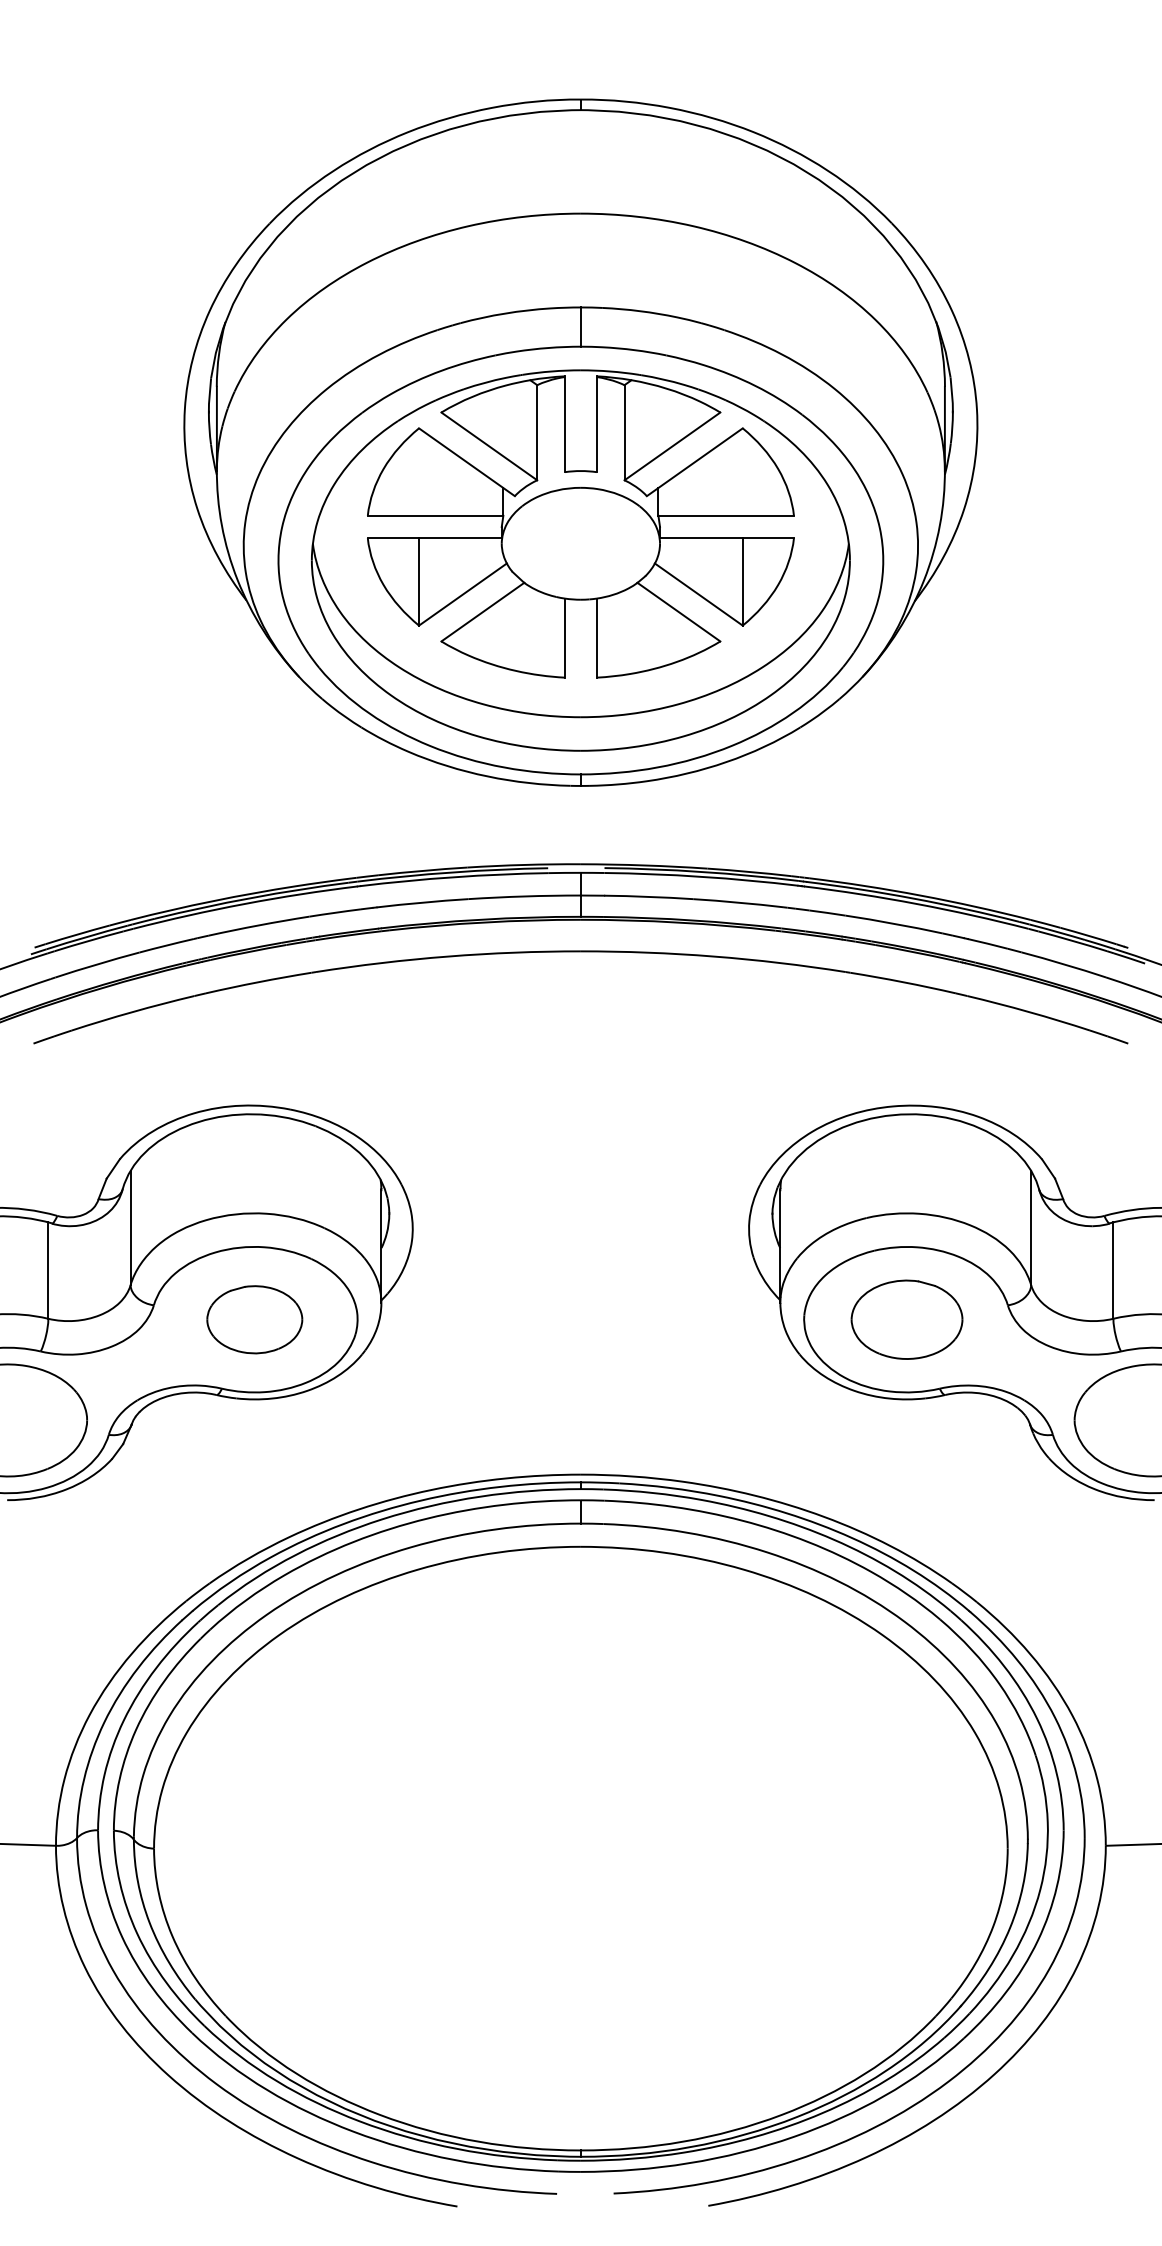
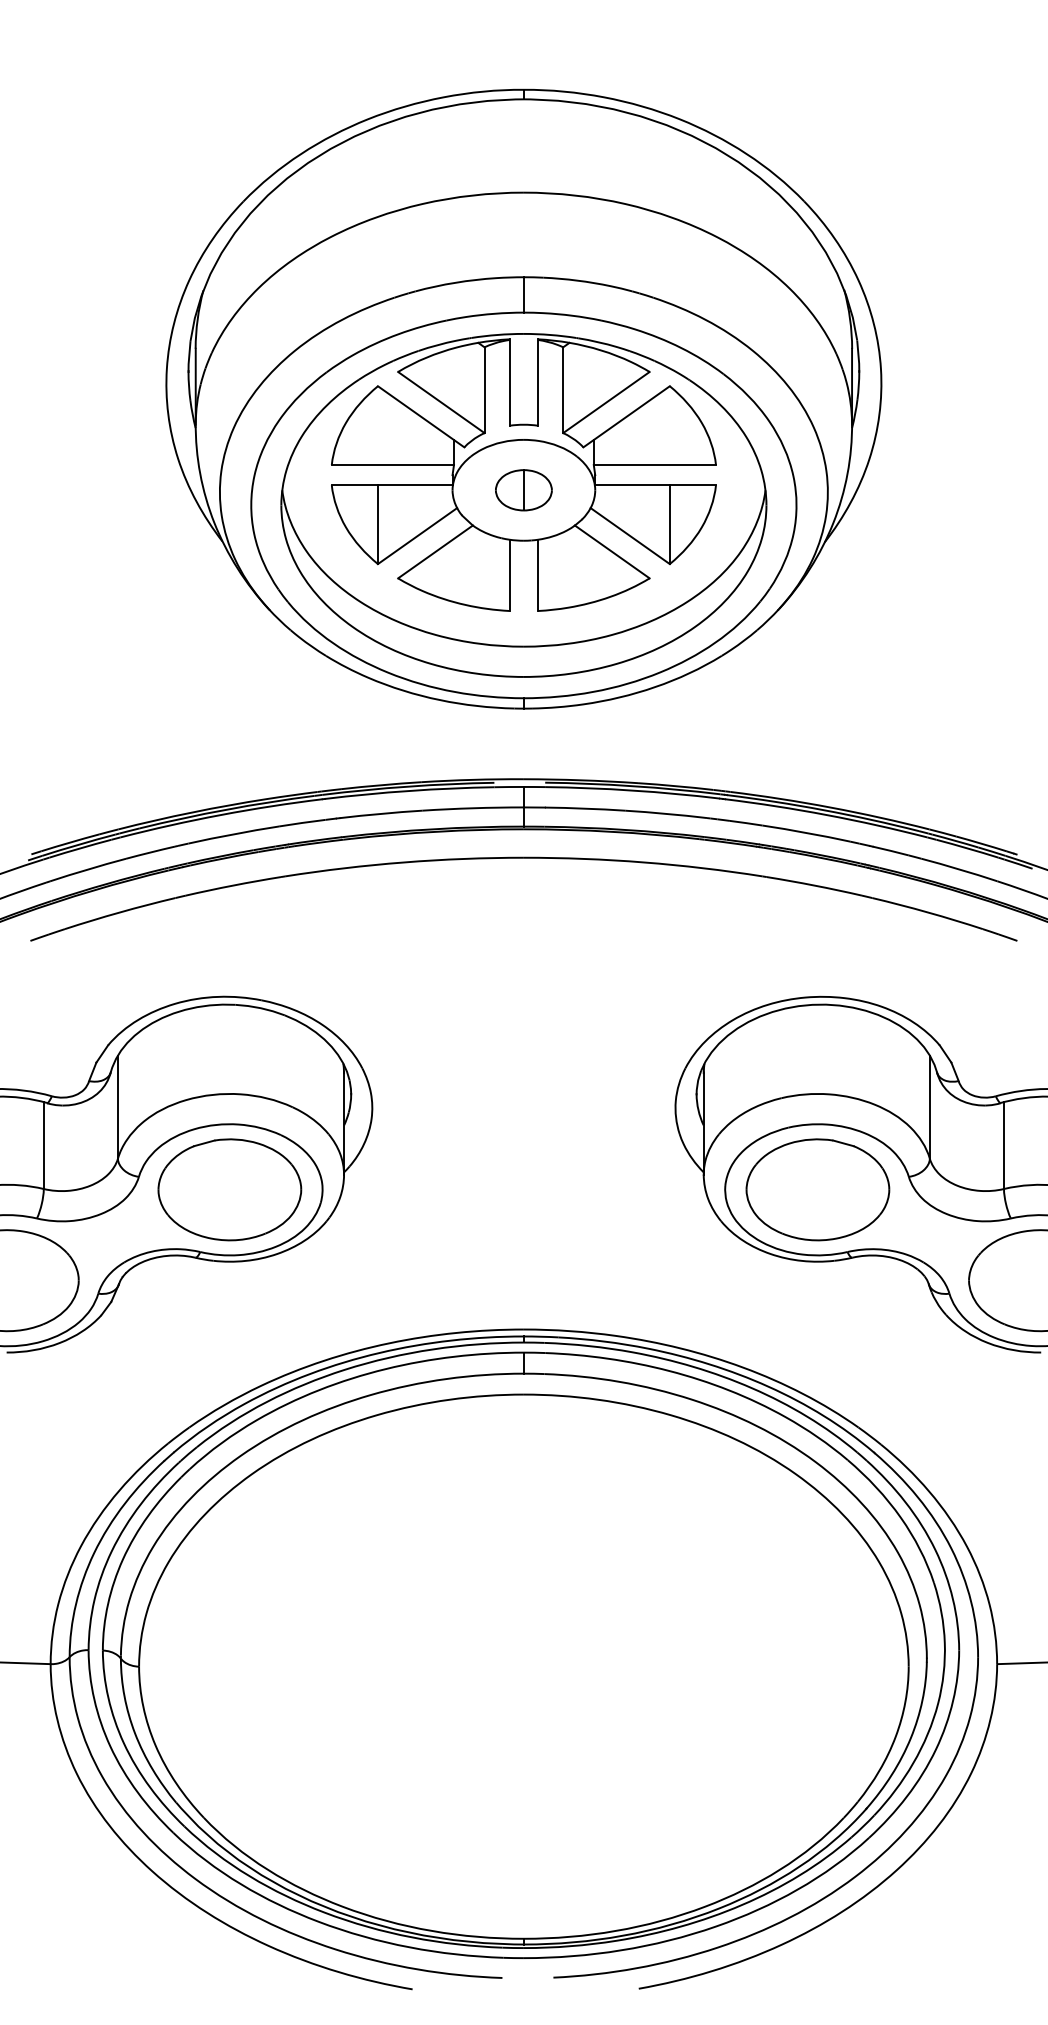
part: (580, 543) -> (523, 490), added
part: (254, 1319) -> (229, 1189), size x1.67
part: (906, 1319) -> (817, 1189), size x1.43

